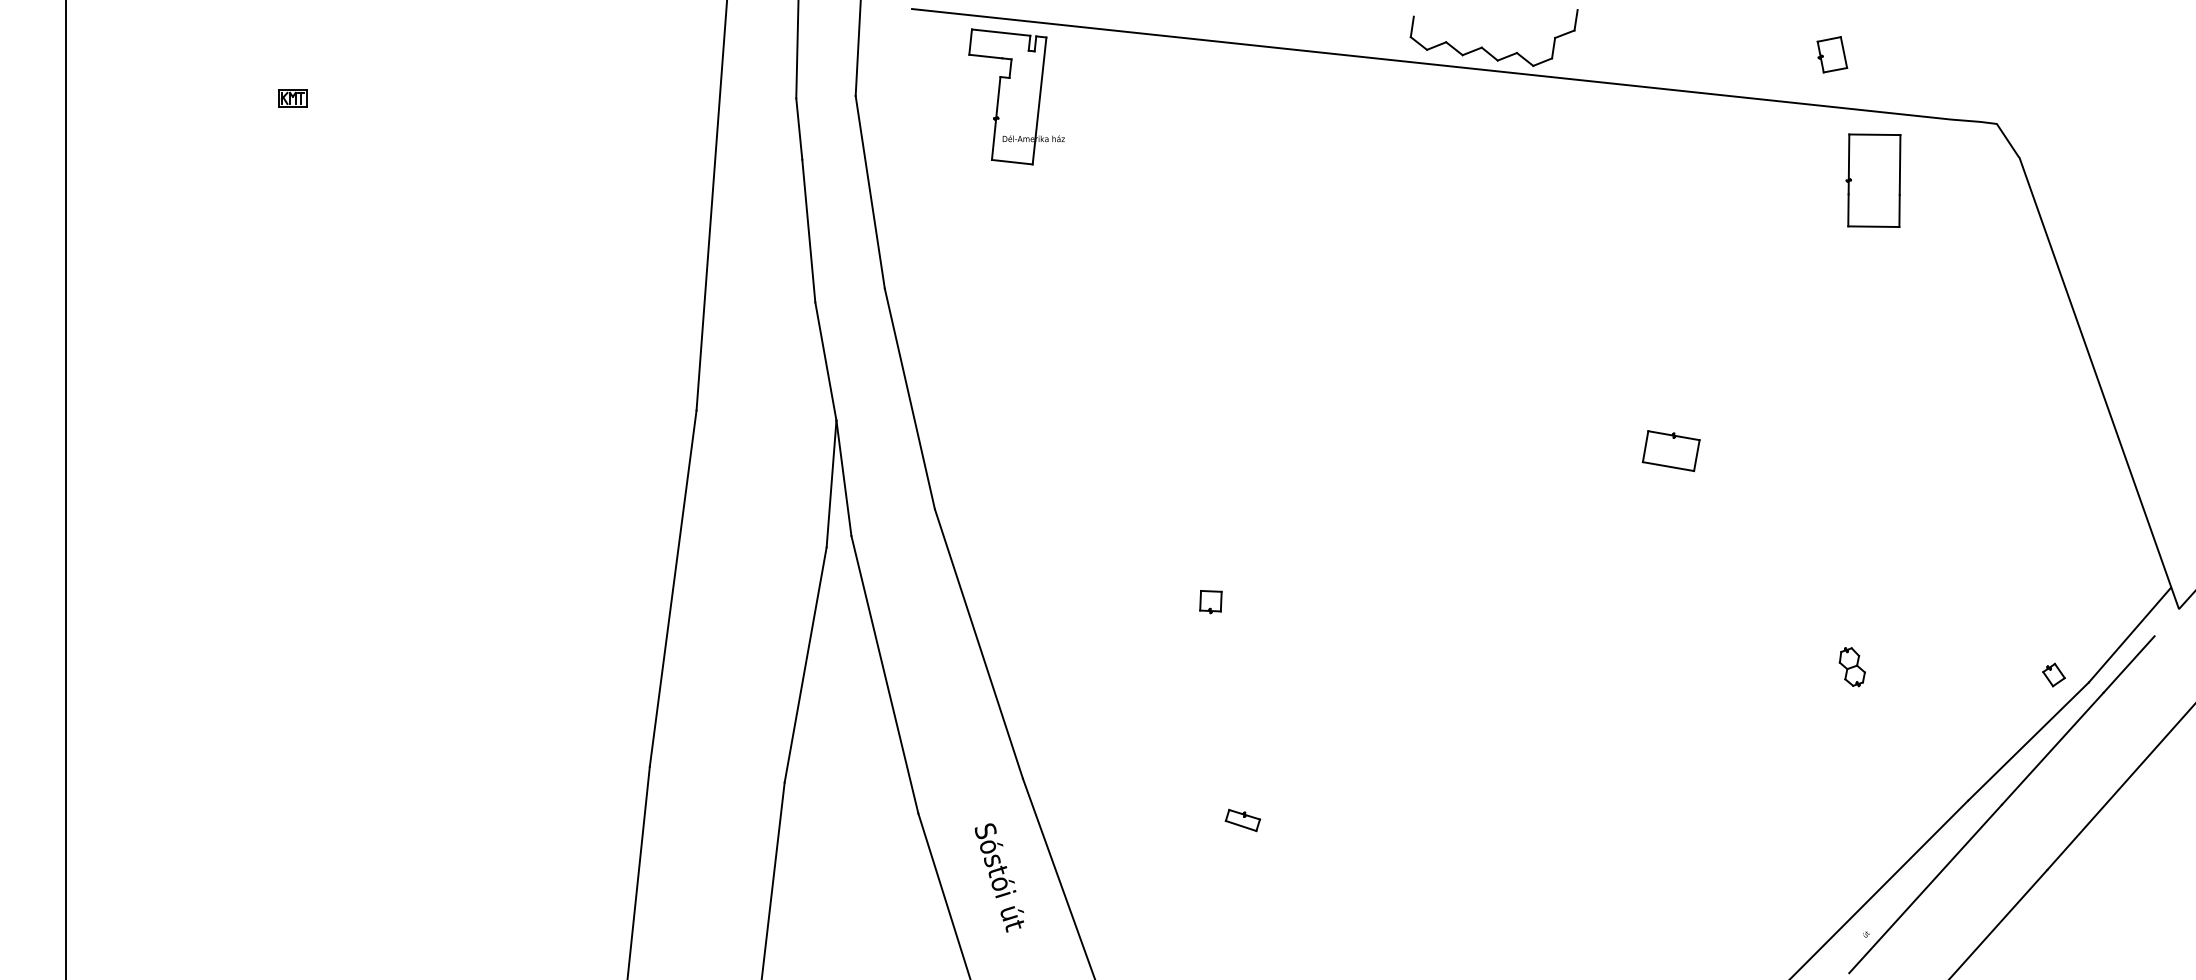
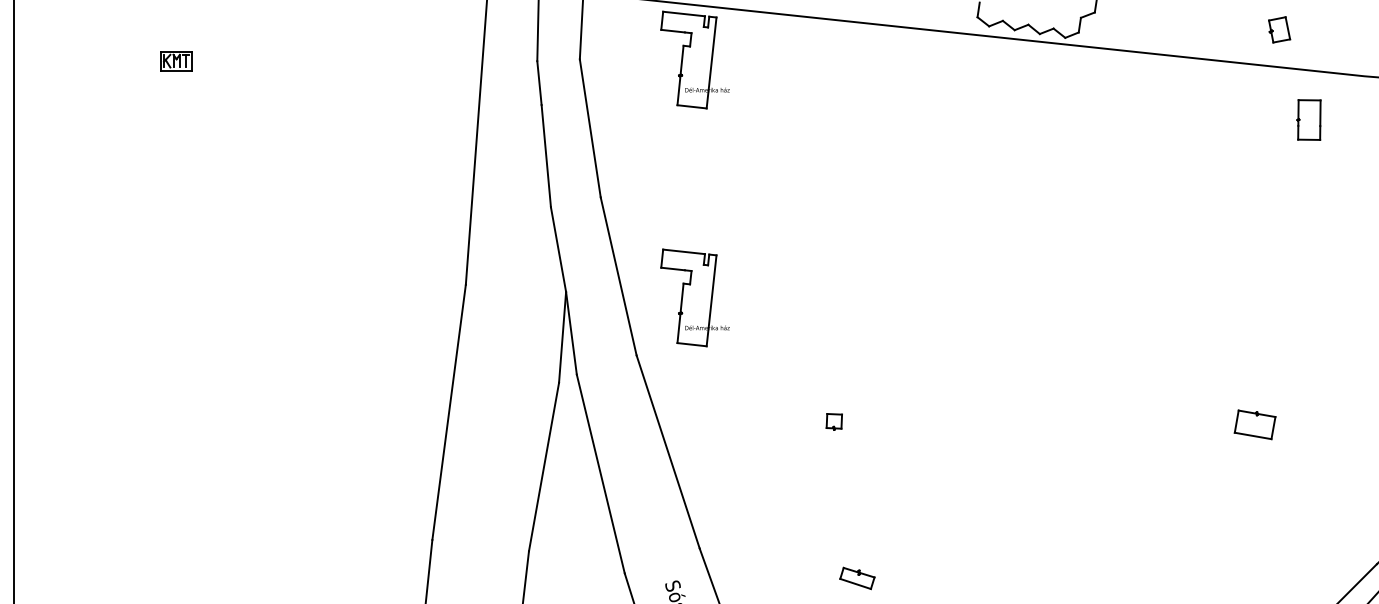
part: (292, 98) -> (176, 61), size x1.6
part: (1873, 180) -> (1309, 119), size x0.6
part: (1016, 428) -> (695, 297), added
part: (1670, 451) -> (1254, 425), moved
part: (1851, 667) -> (1293, 468), removed
part: (1242, 820) -> (856, 578), size x1.4

